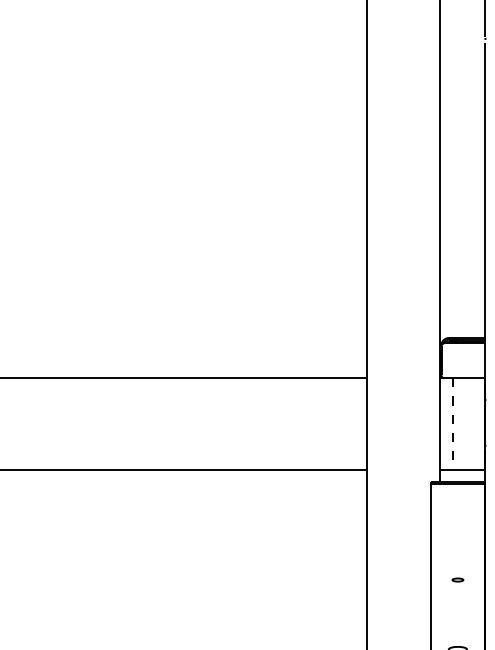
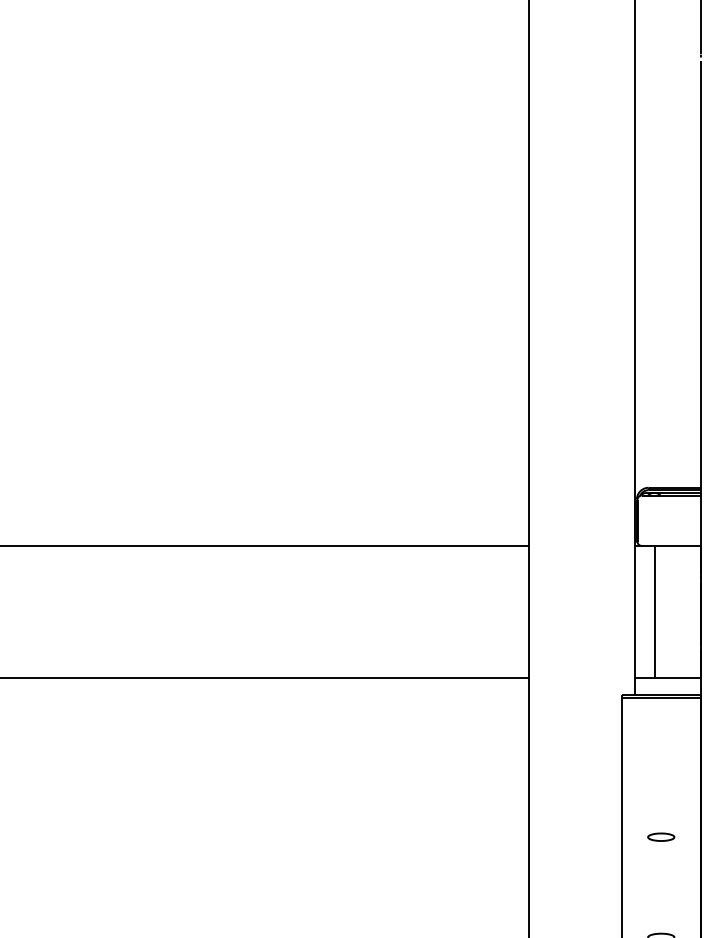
line: (453, 423) -> (654, 611), dashed -> solid
part: (457, 579) -> (660, 836), size x1.67

